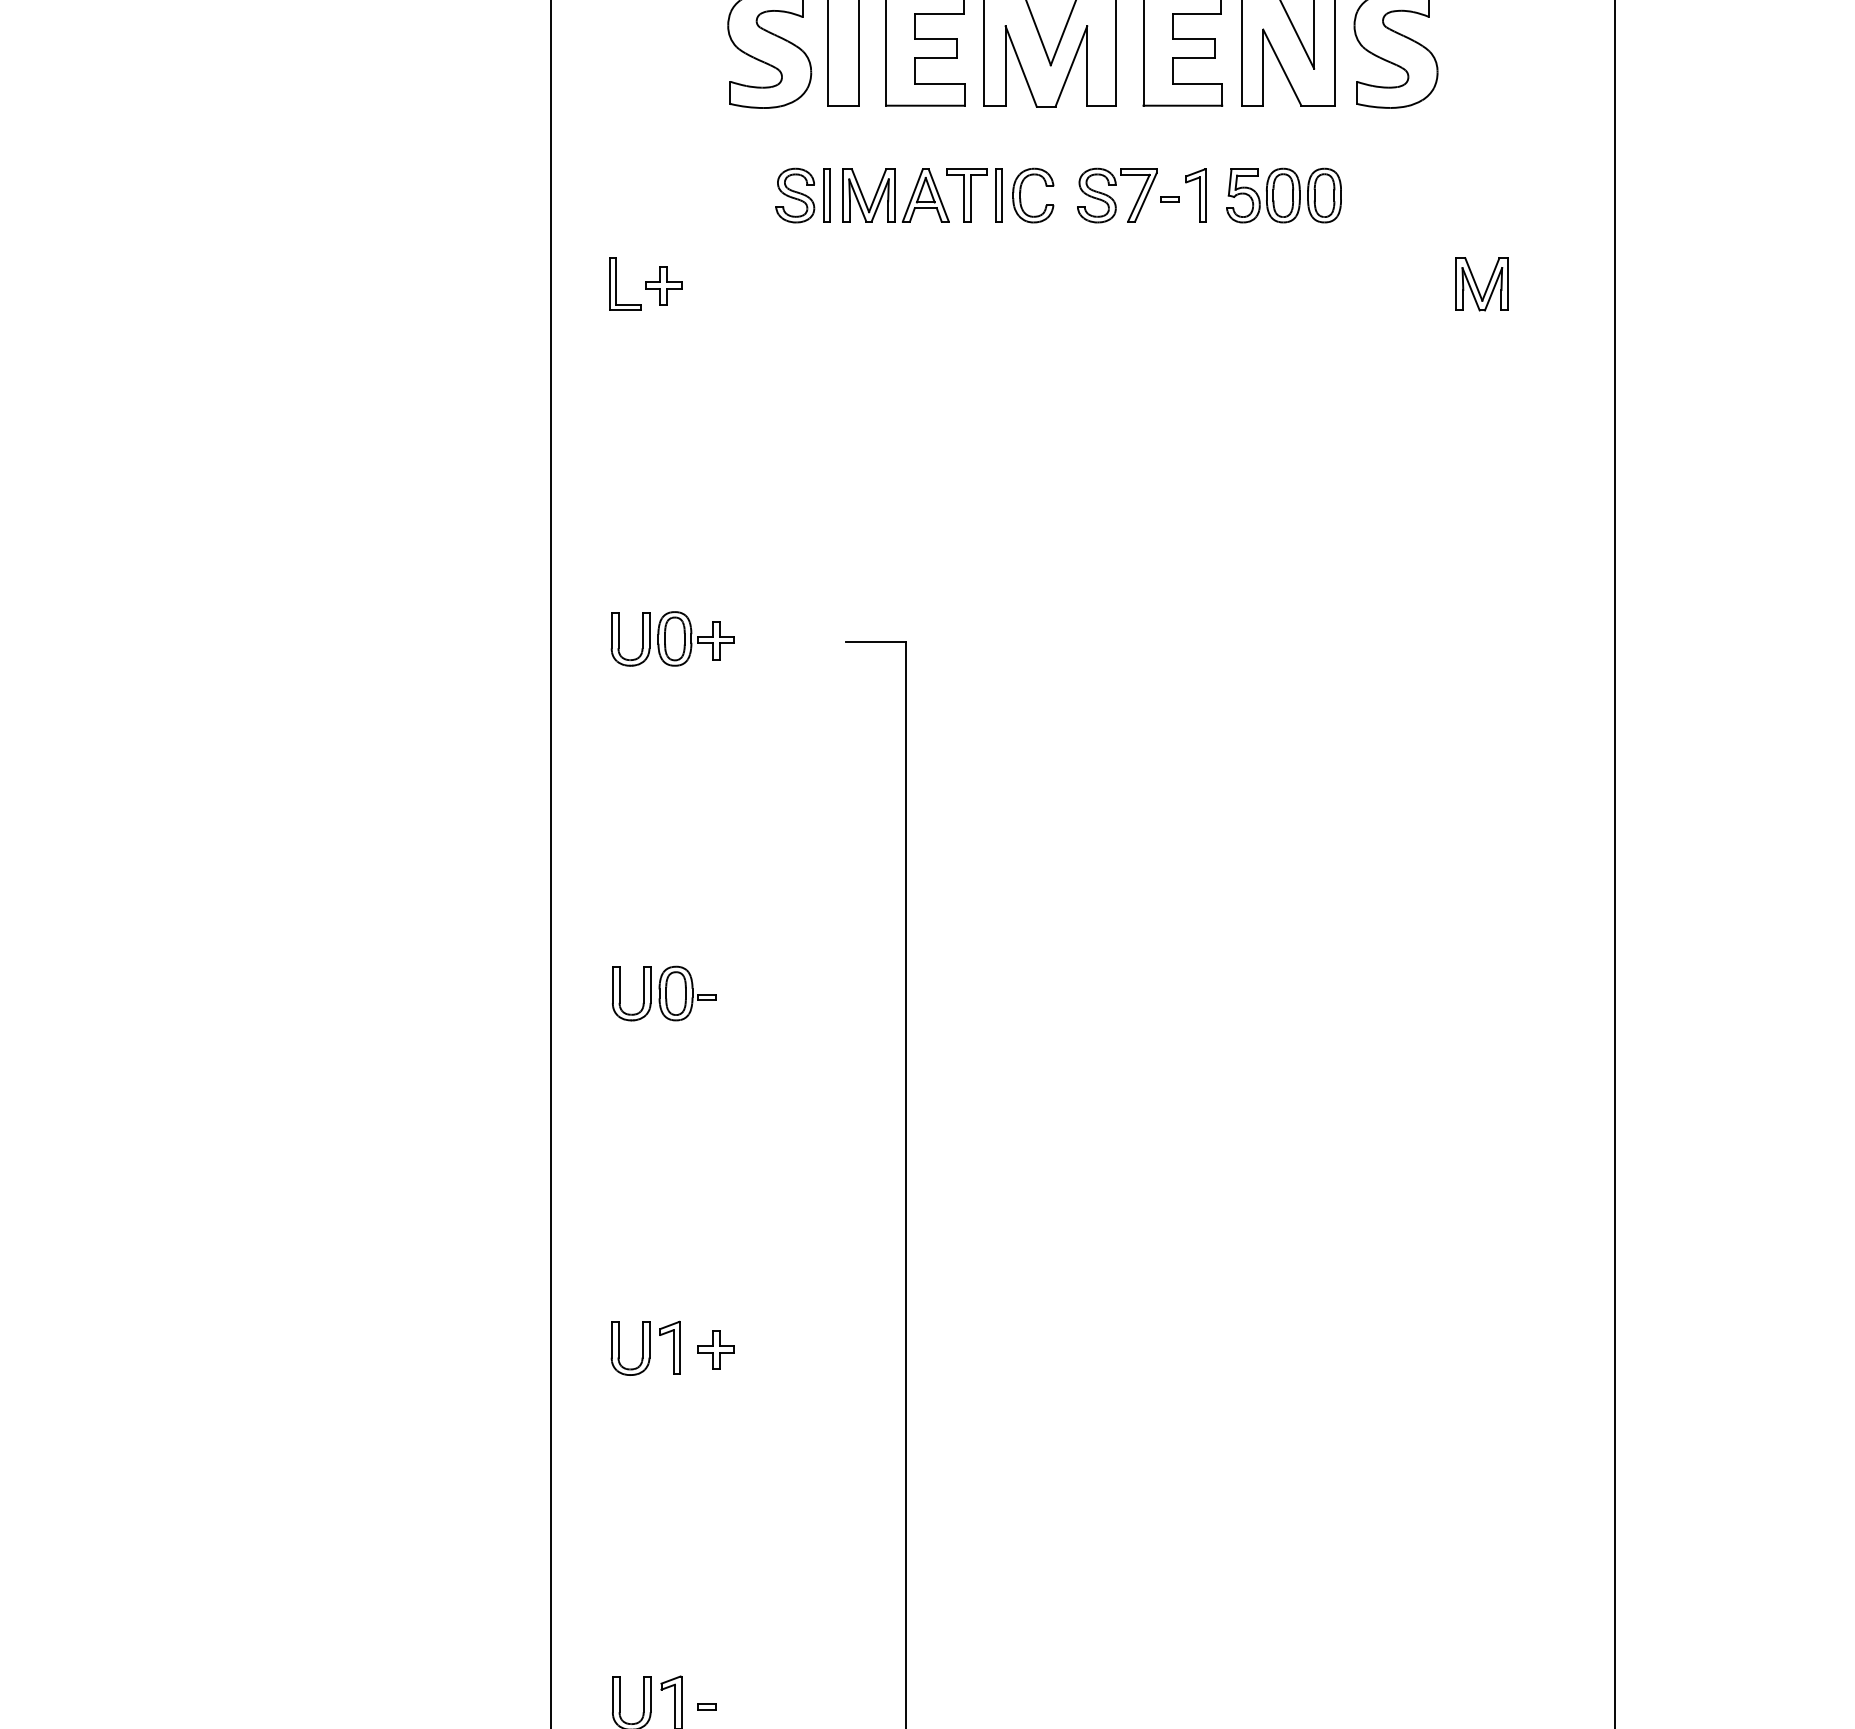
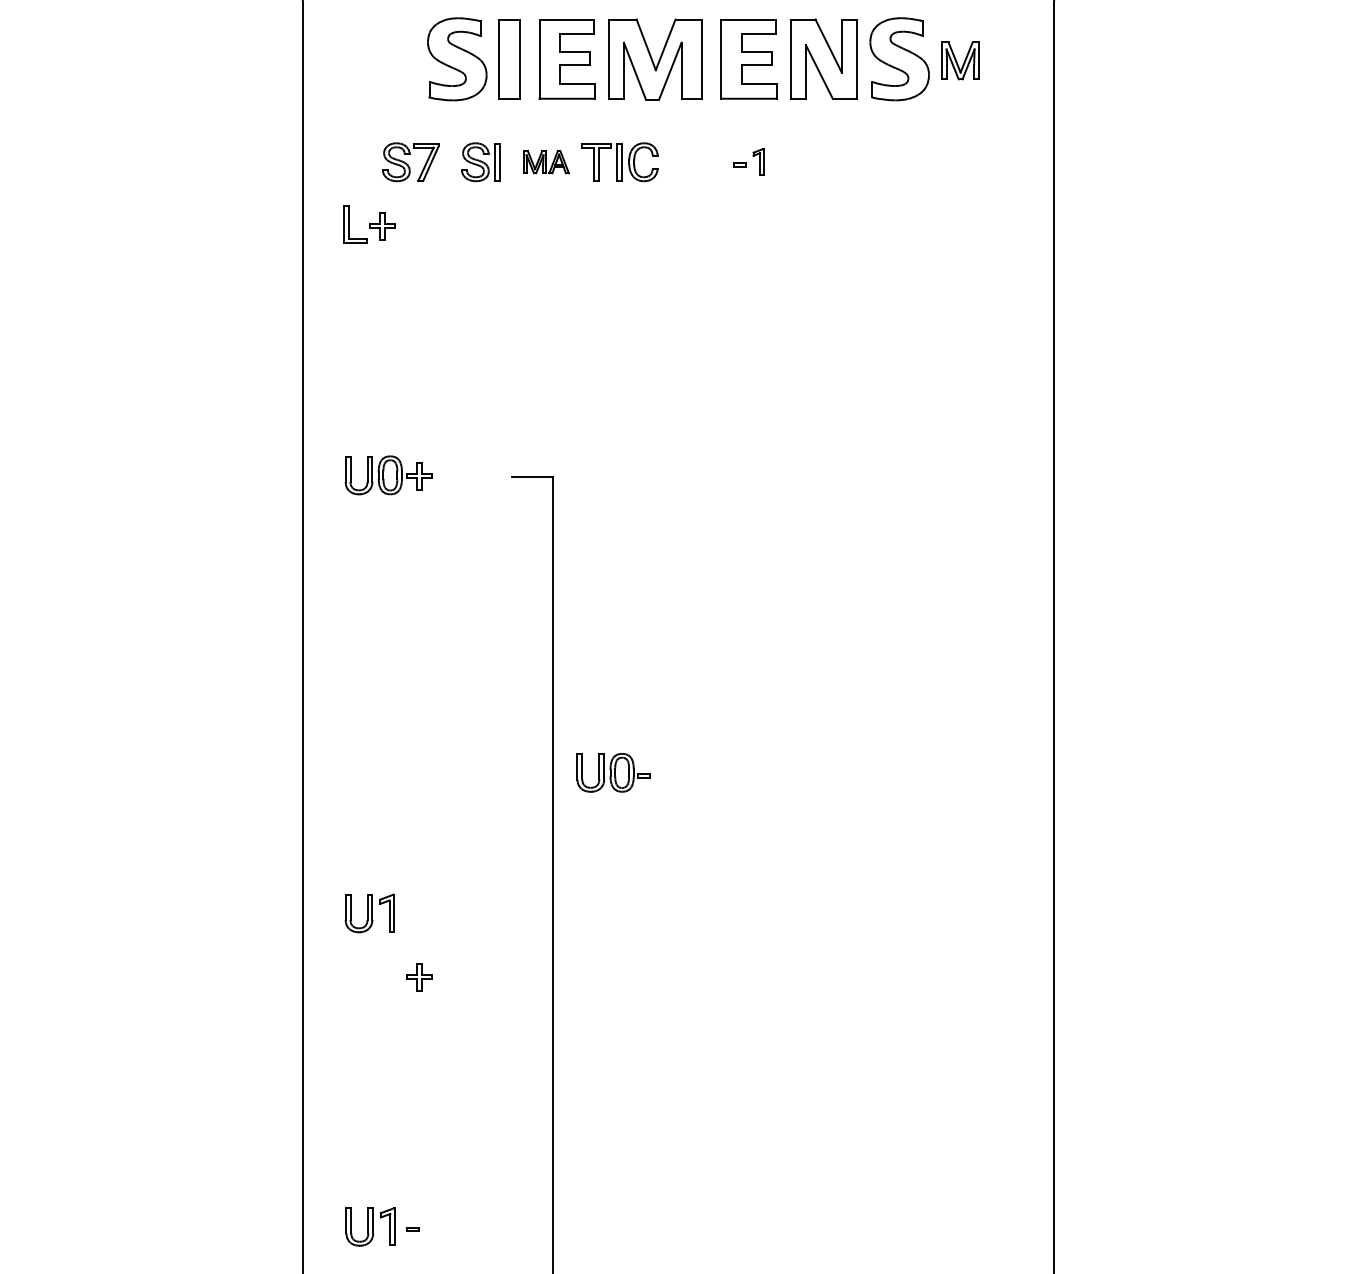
part: (895, 194) -> (546, 161), size x0.6
part: (1196, 194) -> (758, 161), size x0.7
part: (1116, 195) -> (410, 162), moved
part: (1283, 195) -> (820, 162), removed
part: (1482, 283) -> (960, 60), moved
part: (663, 993) -> (613, 772), moved
part: (645, 1348) -> (369, 913), moved

